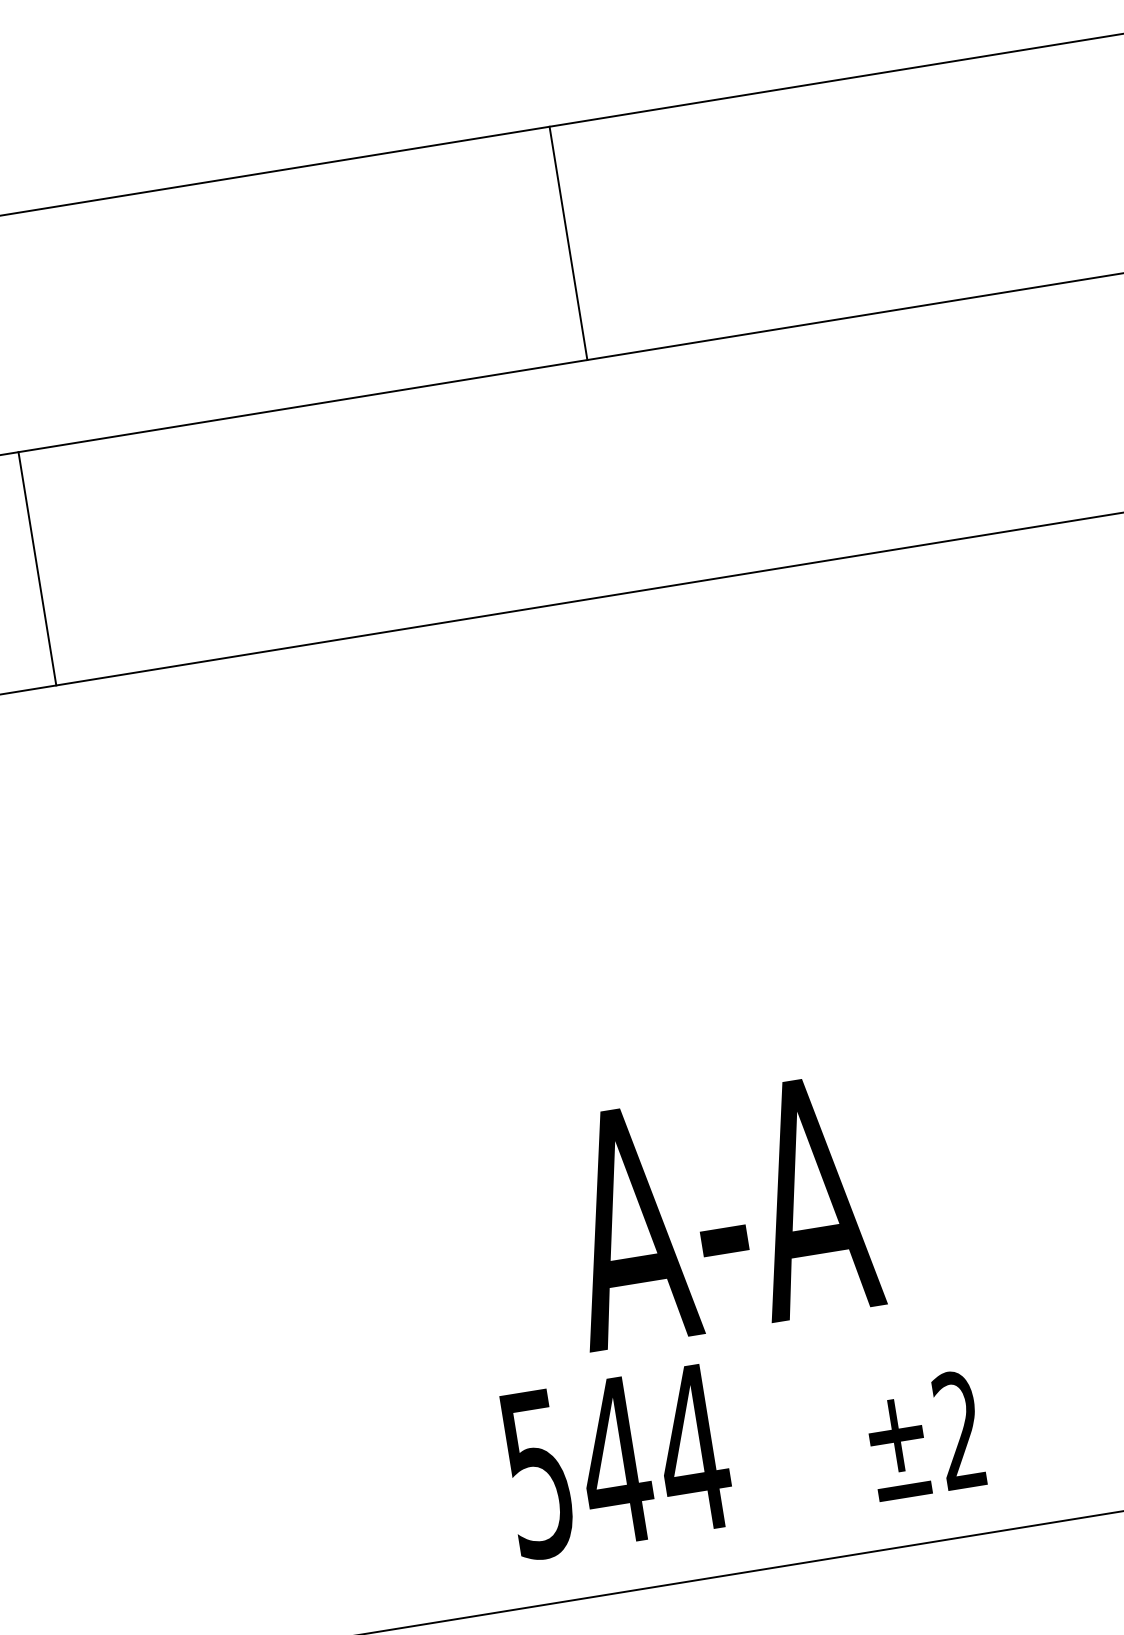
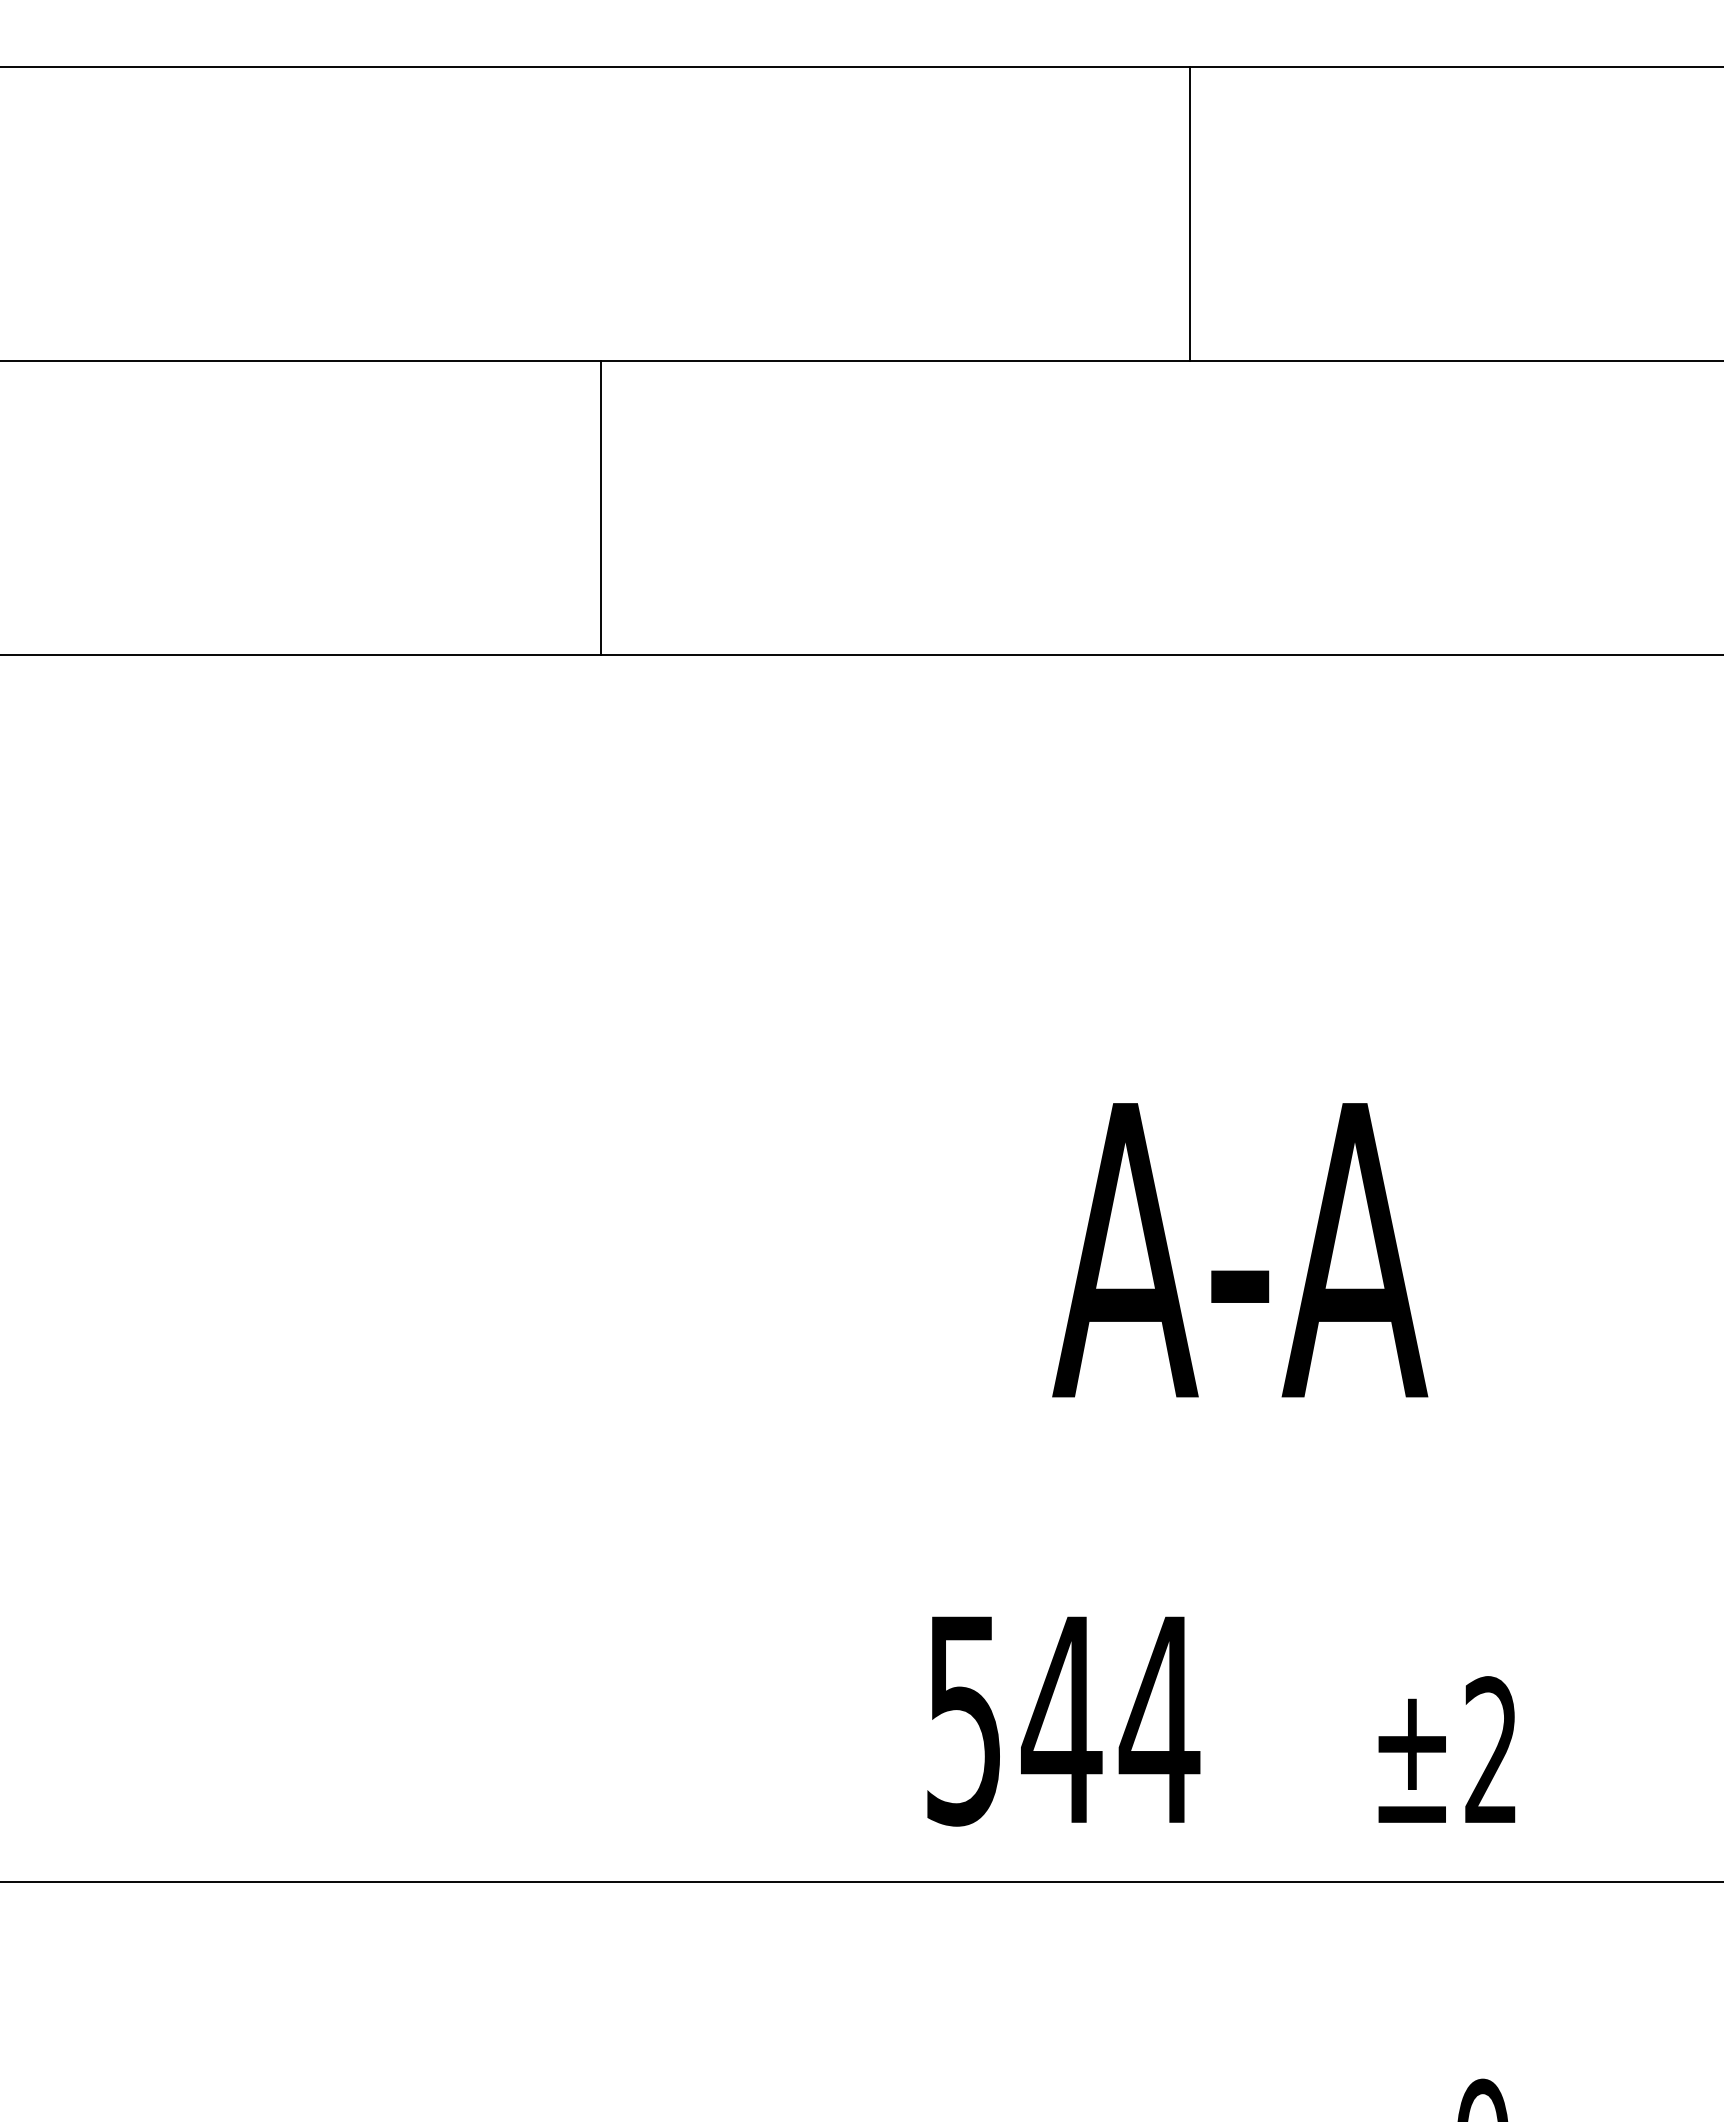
line: (568, 243) -> (1189, 213), moved
line: (37, 568) -> (601, 507), moved
text: (720, 1212) -> (1240, 1250), moved

